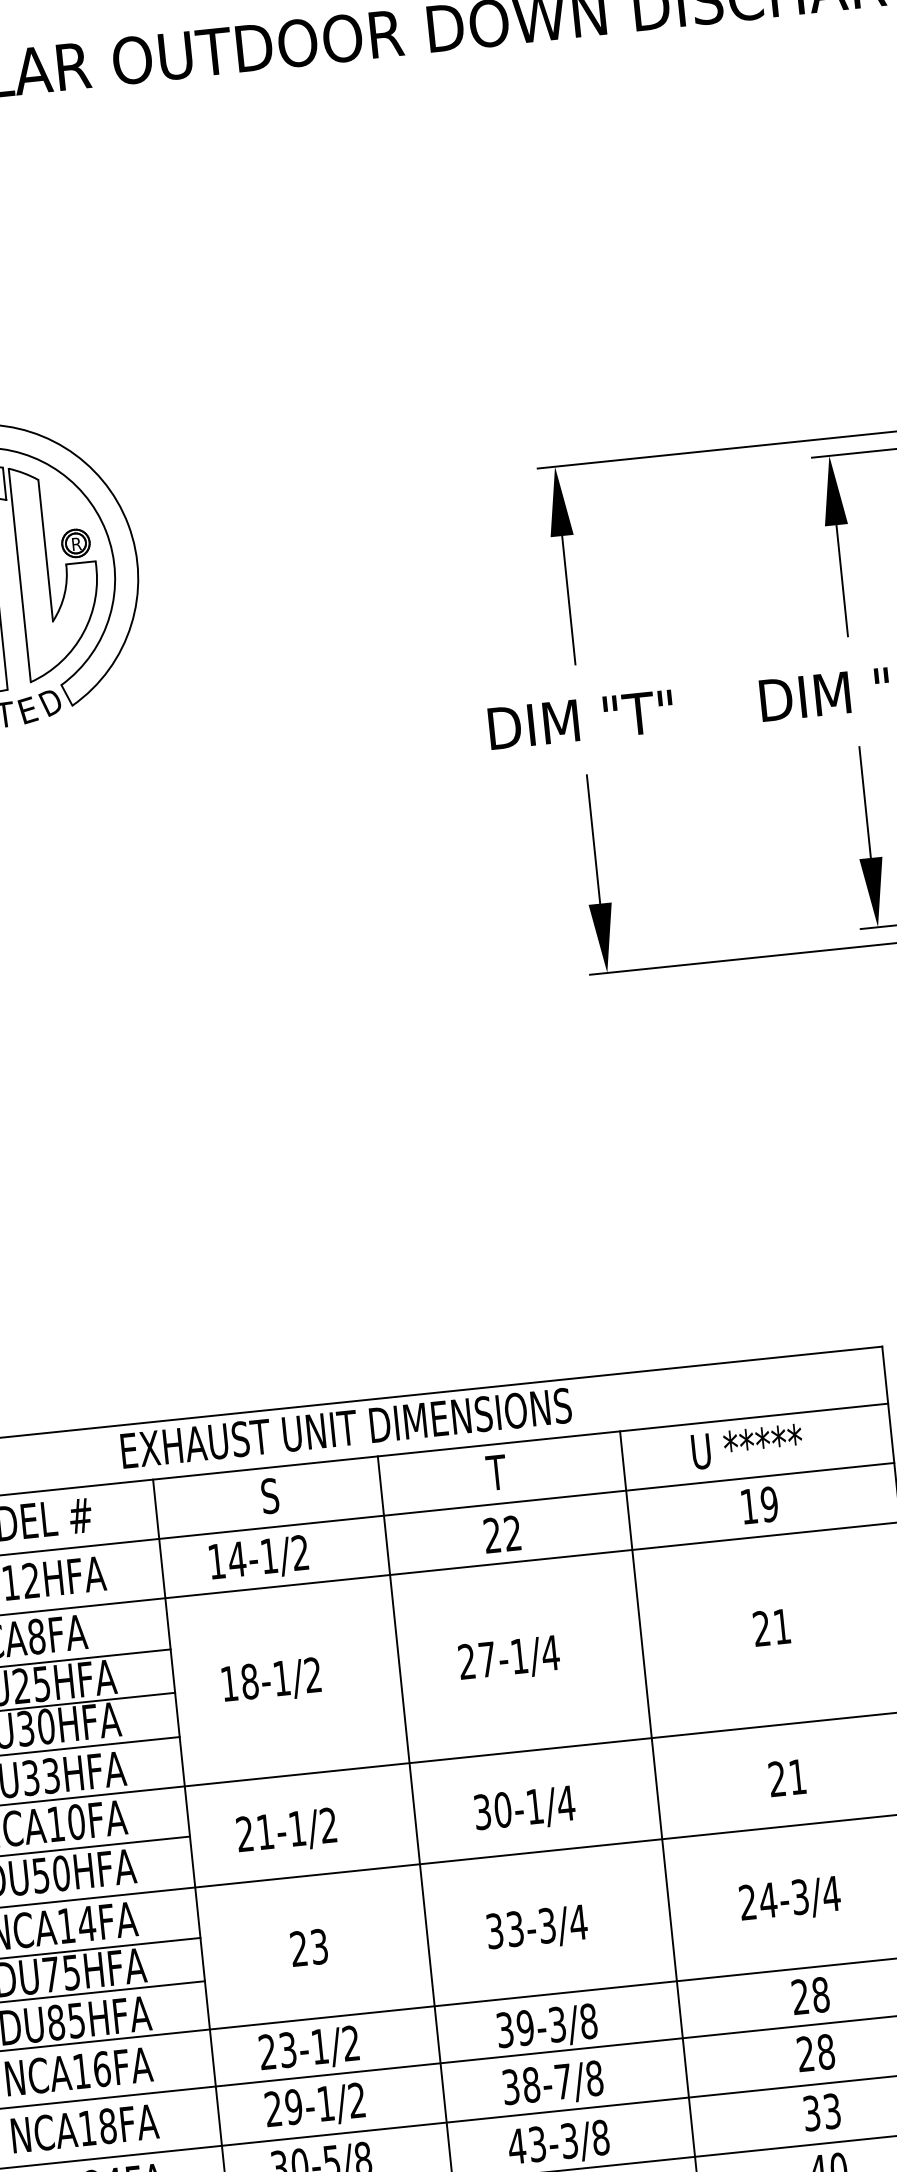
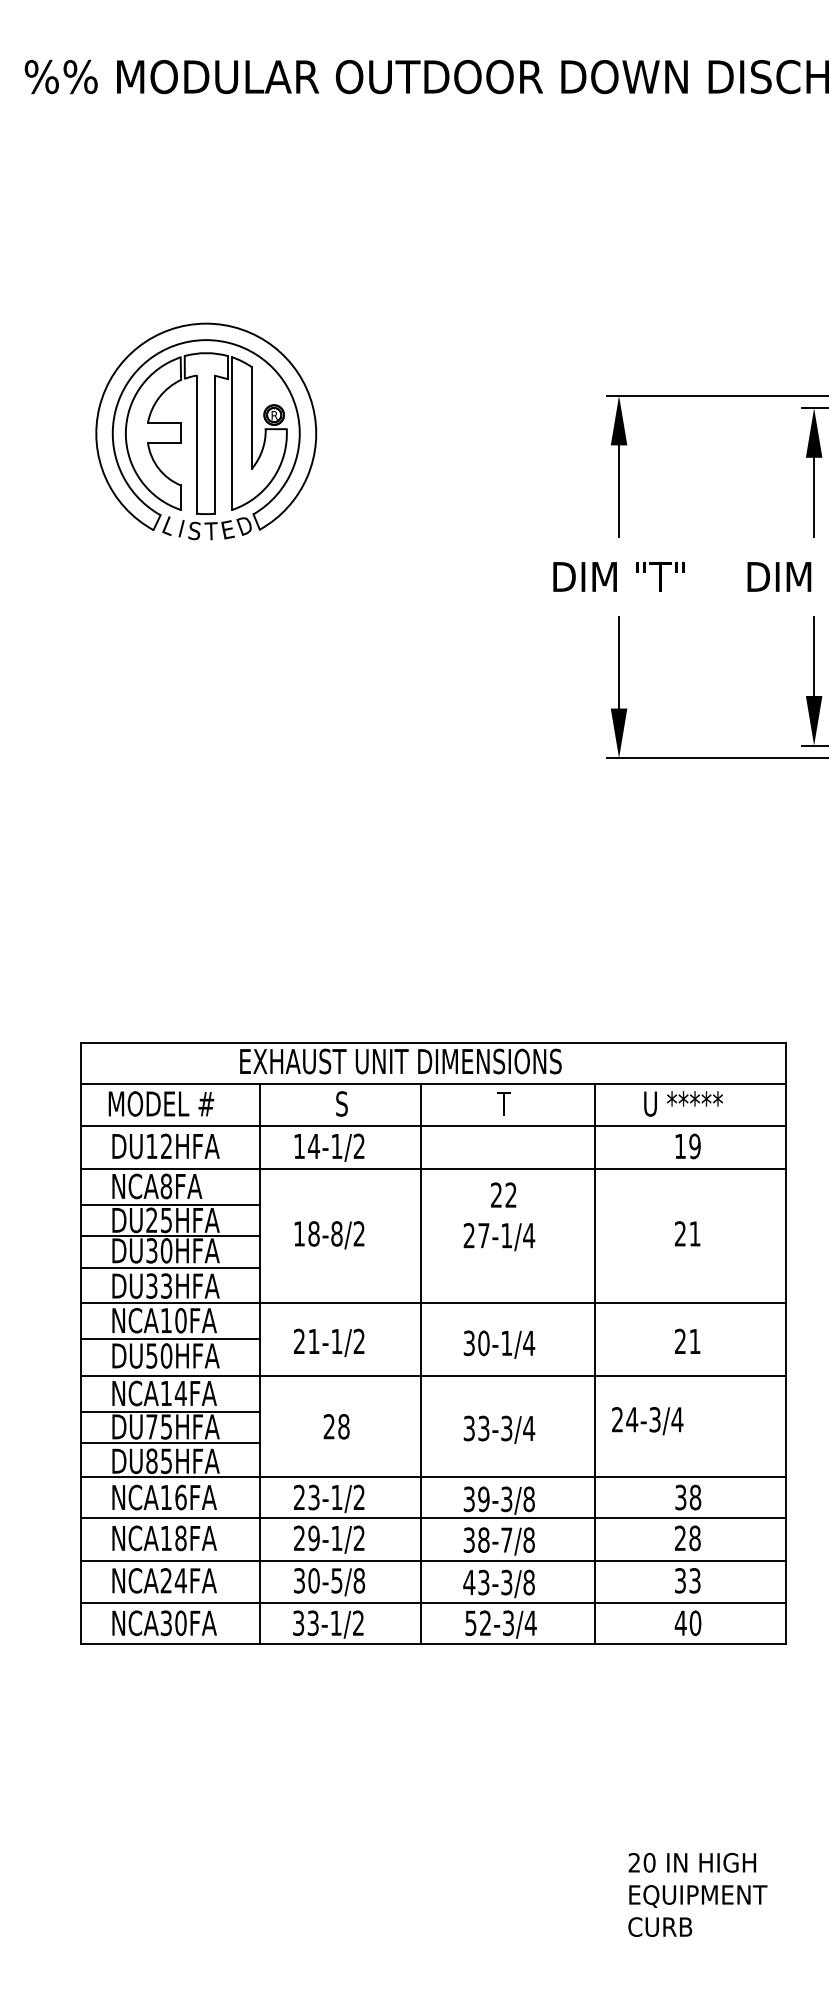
text: (502, 1533) -> (503, 1194), moved
text: (281, 1677) -> (336, 1233), 18-1/2 -> 18-8/2
text: (789, 1900) -> (647, 1421), moved
text: (318, 1946) -> (343, 1426), 23 -> 28
text: (799, 1997) -> (680, 1497), 28 -> 38

